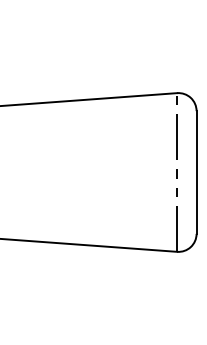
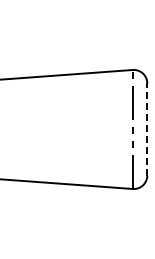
line: (196, 172) -> (147, 129), solid -> dashed

